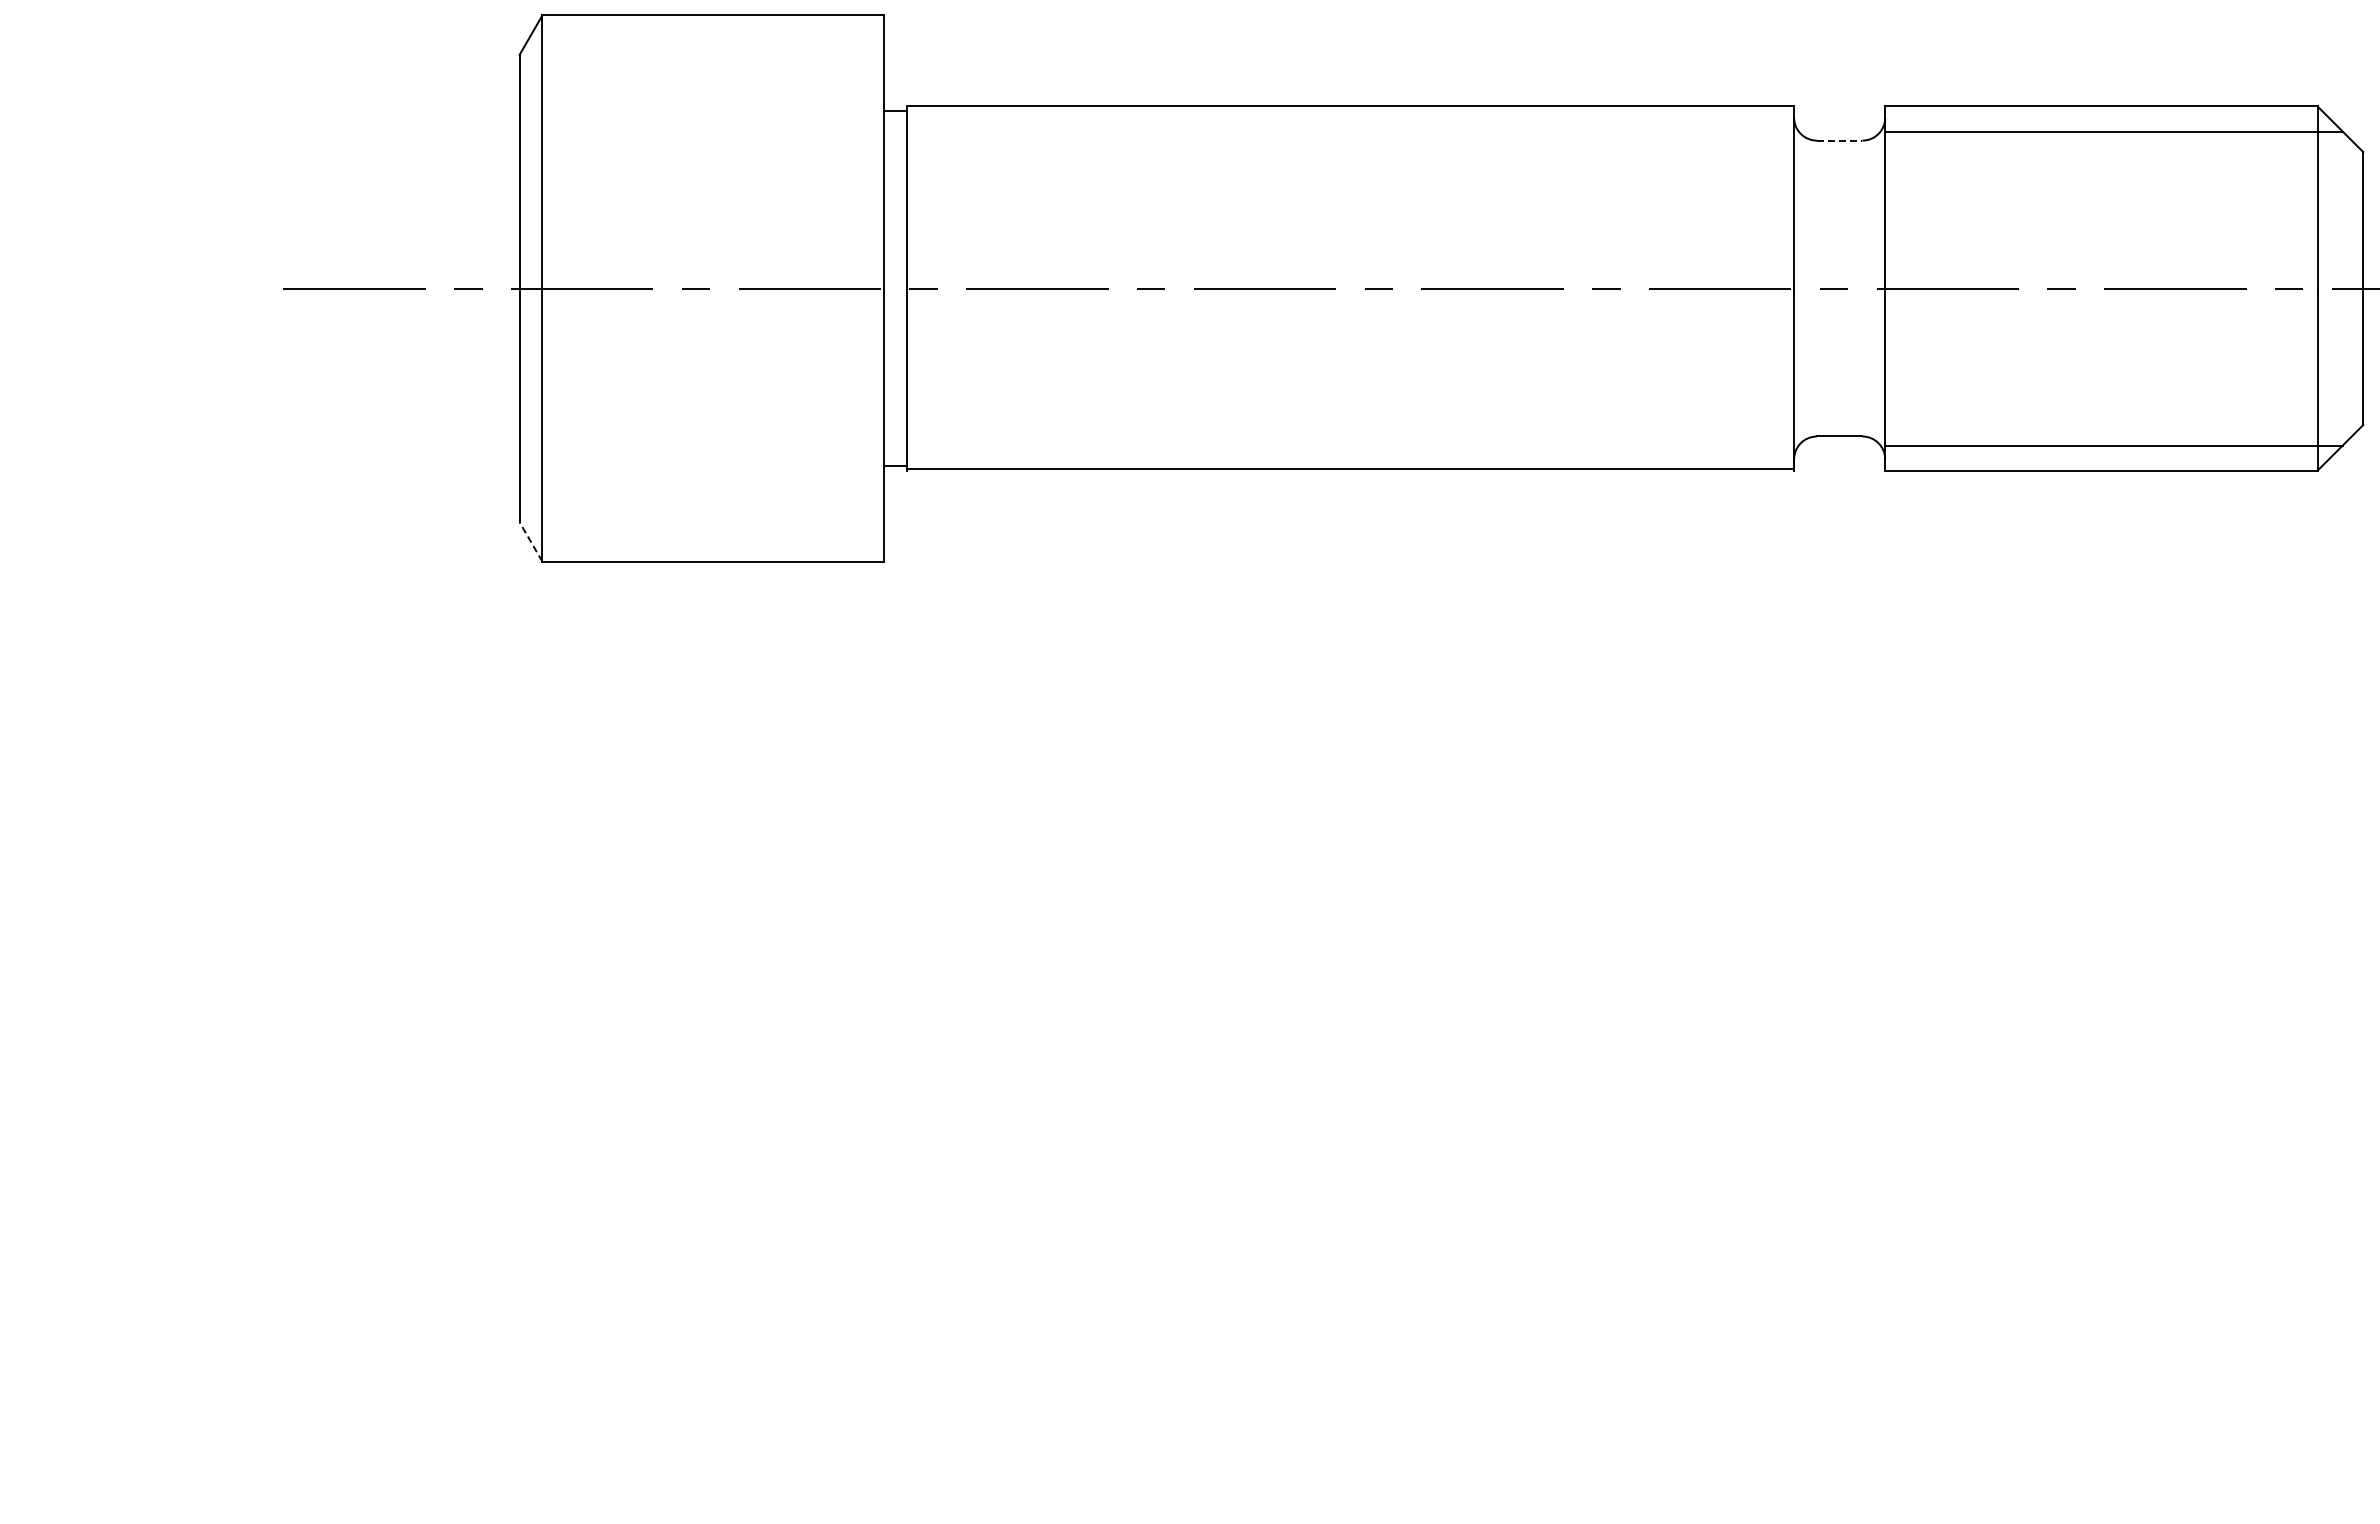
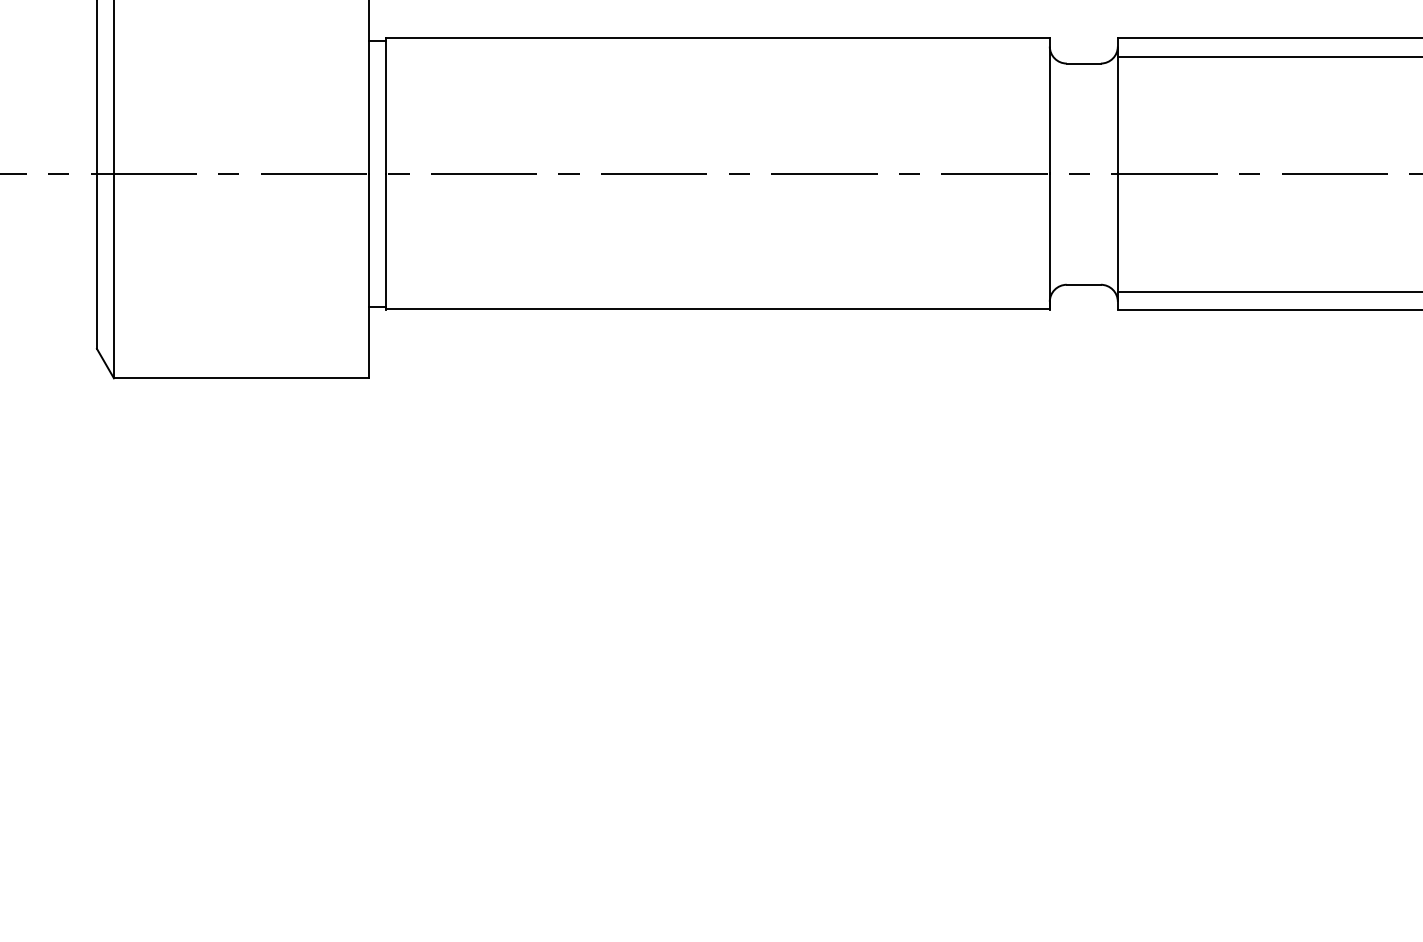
line: (1839, 140) -> (1083, 63), dashed -> solid
line: (531, 541) -> (105, 363), dashed -> solid

